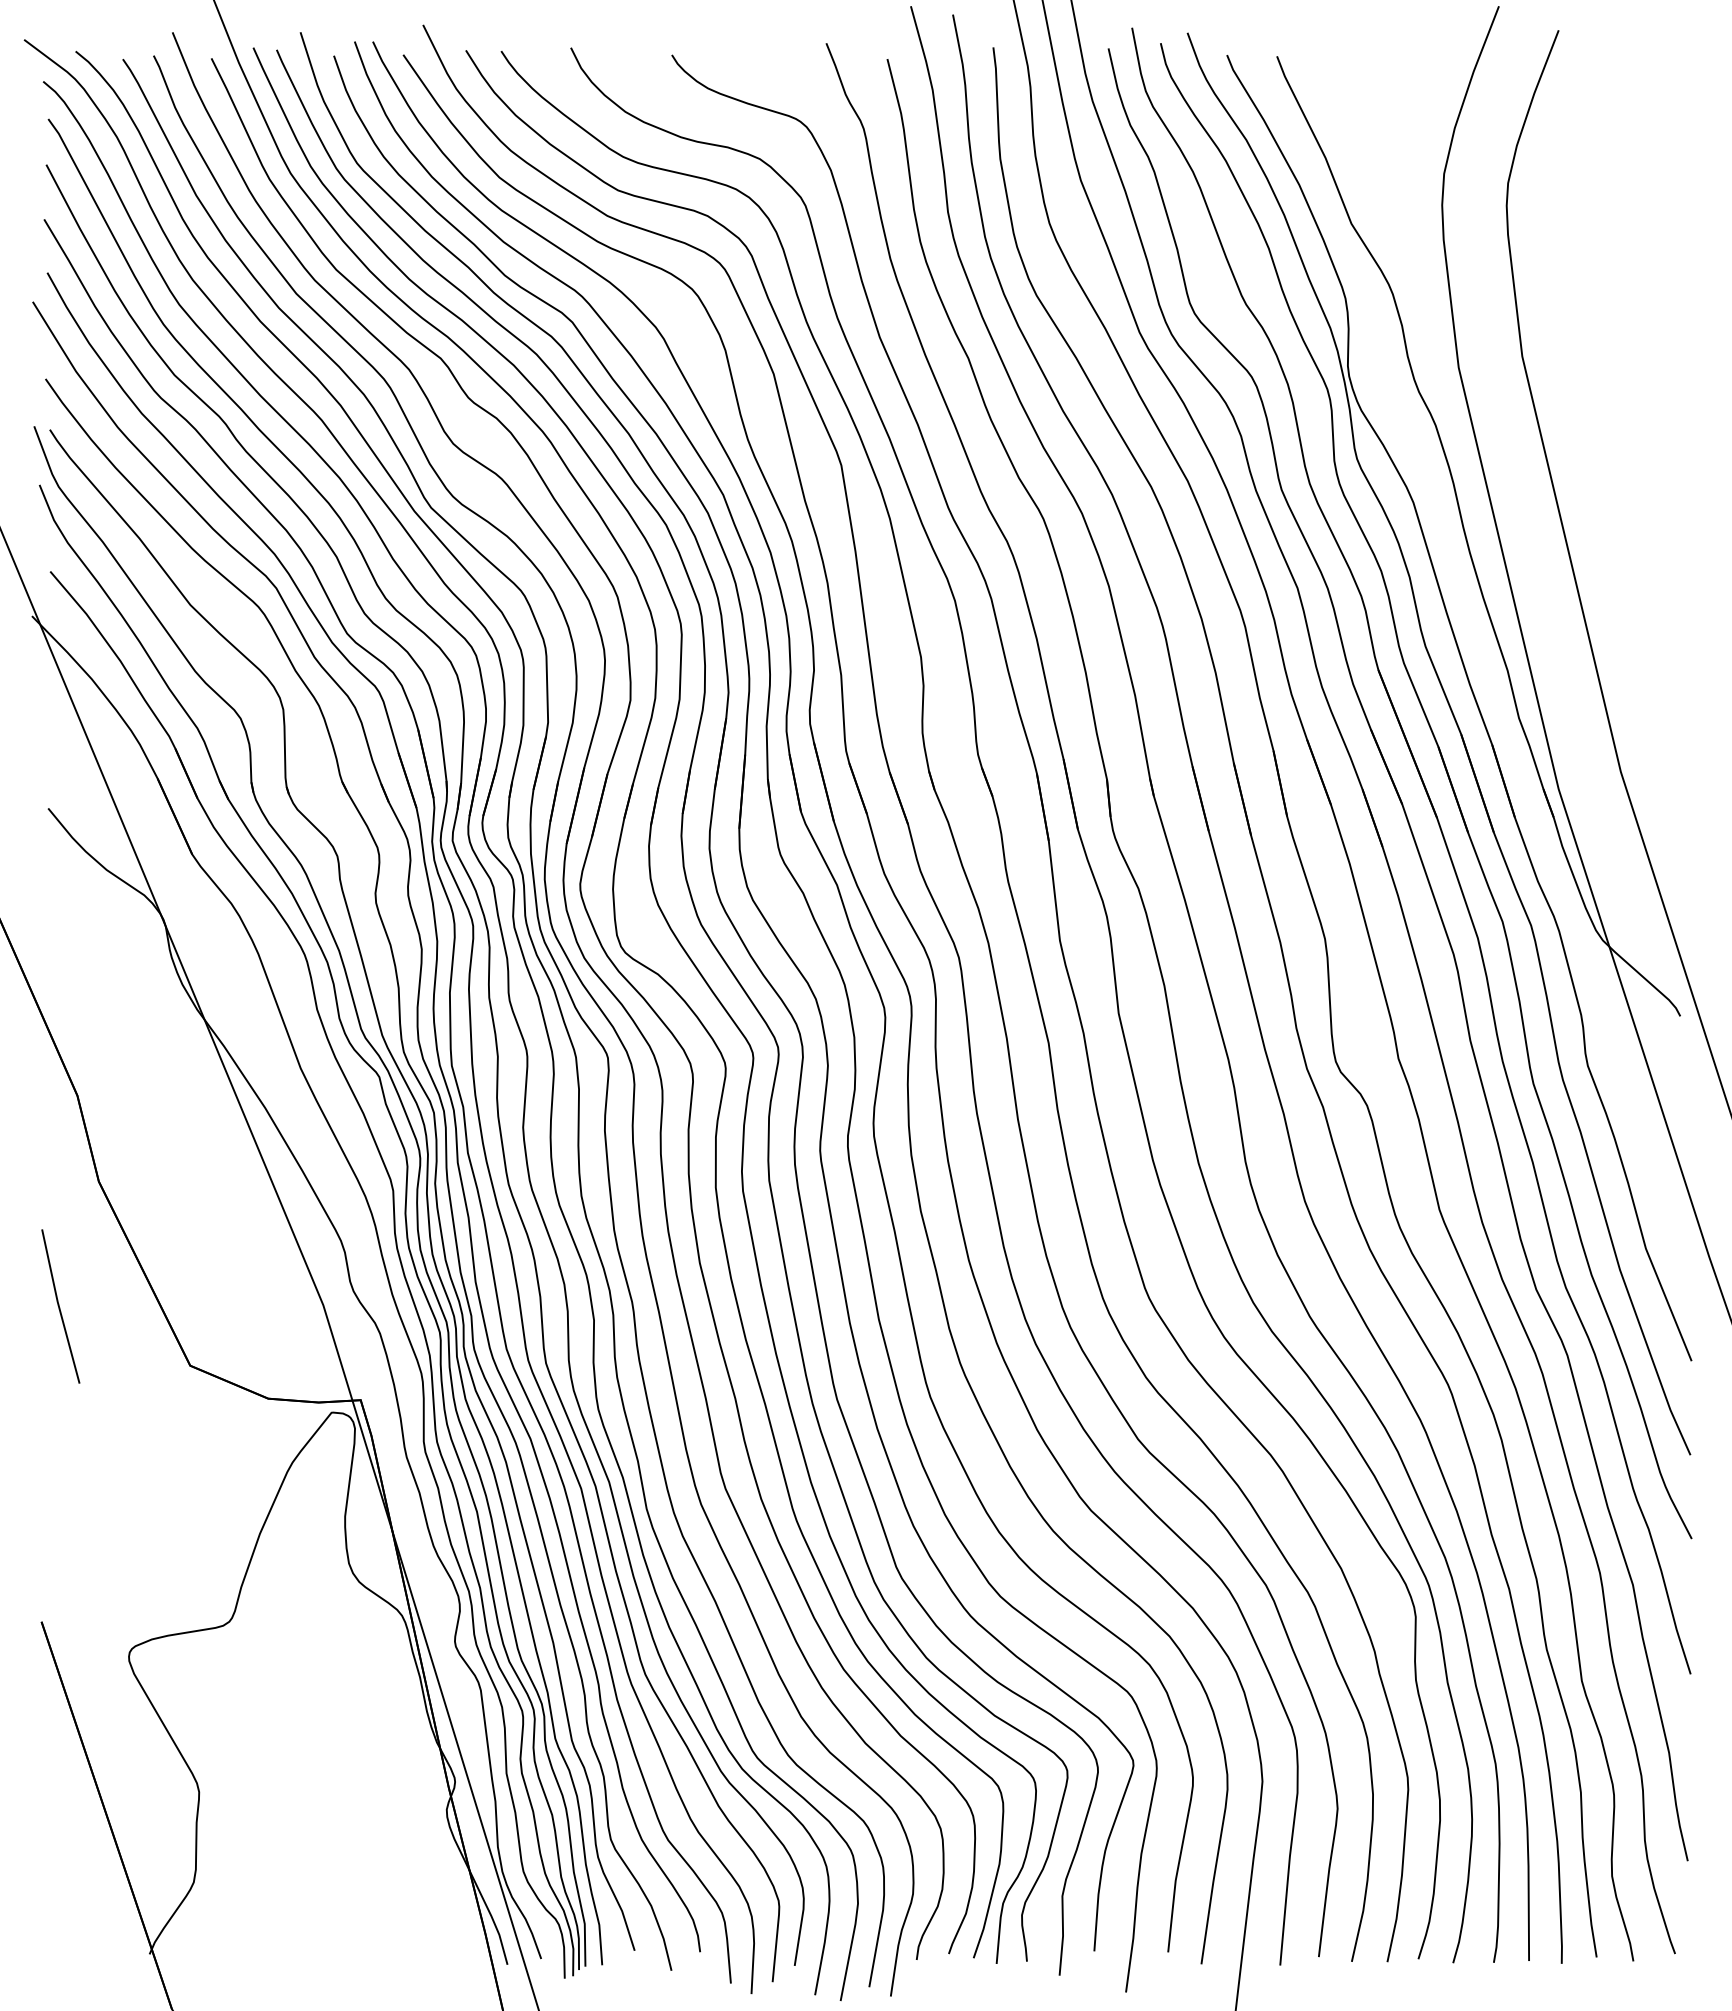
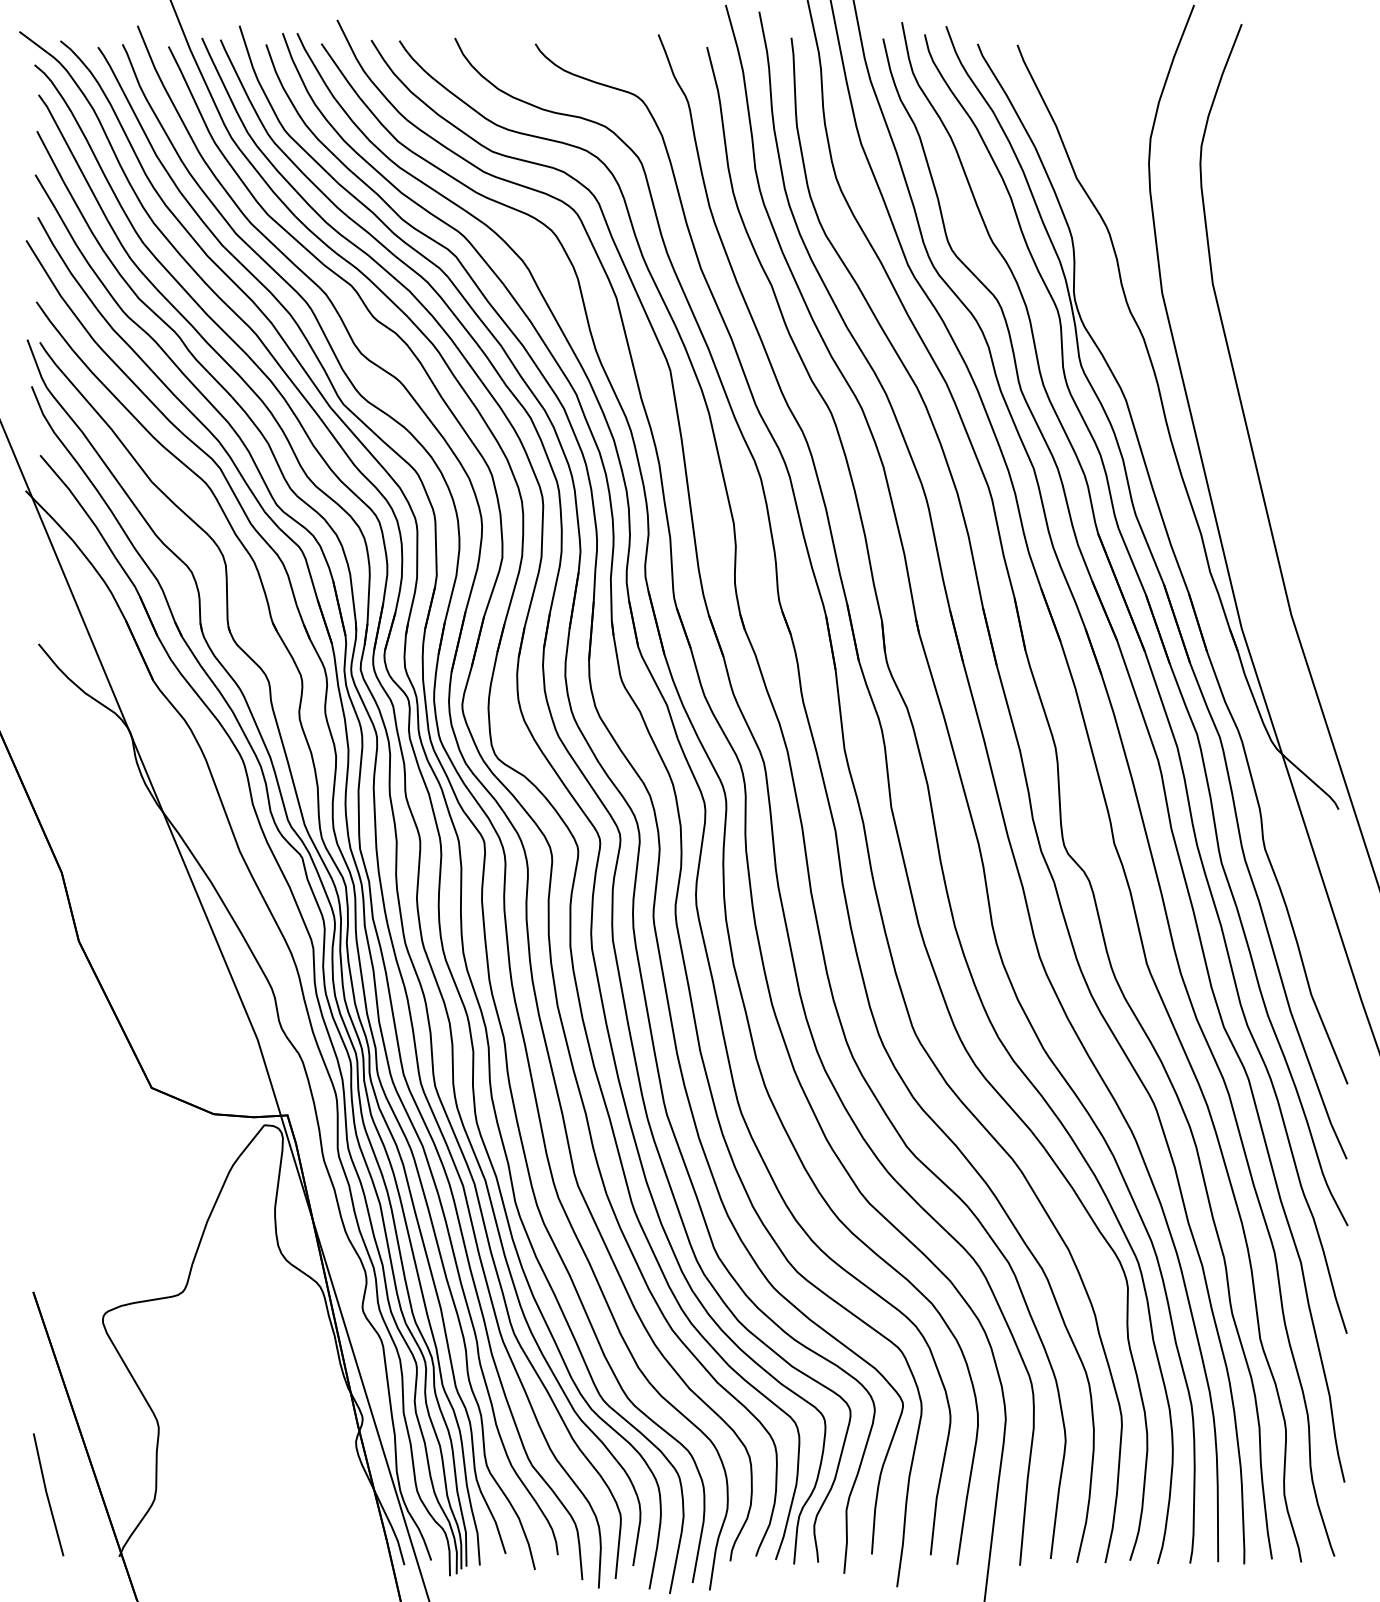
line: (59, 1306) -> (47, 1494), moved

